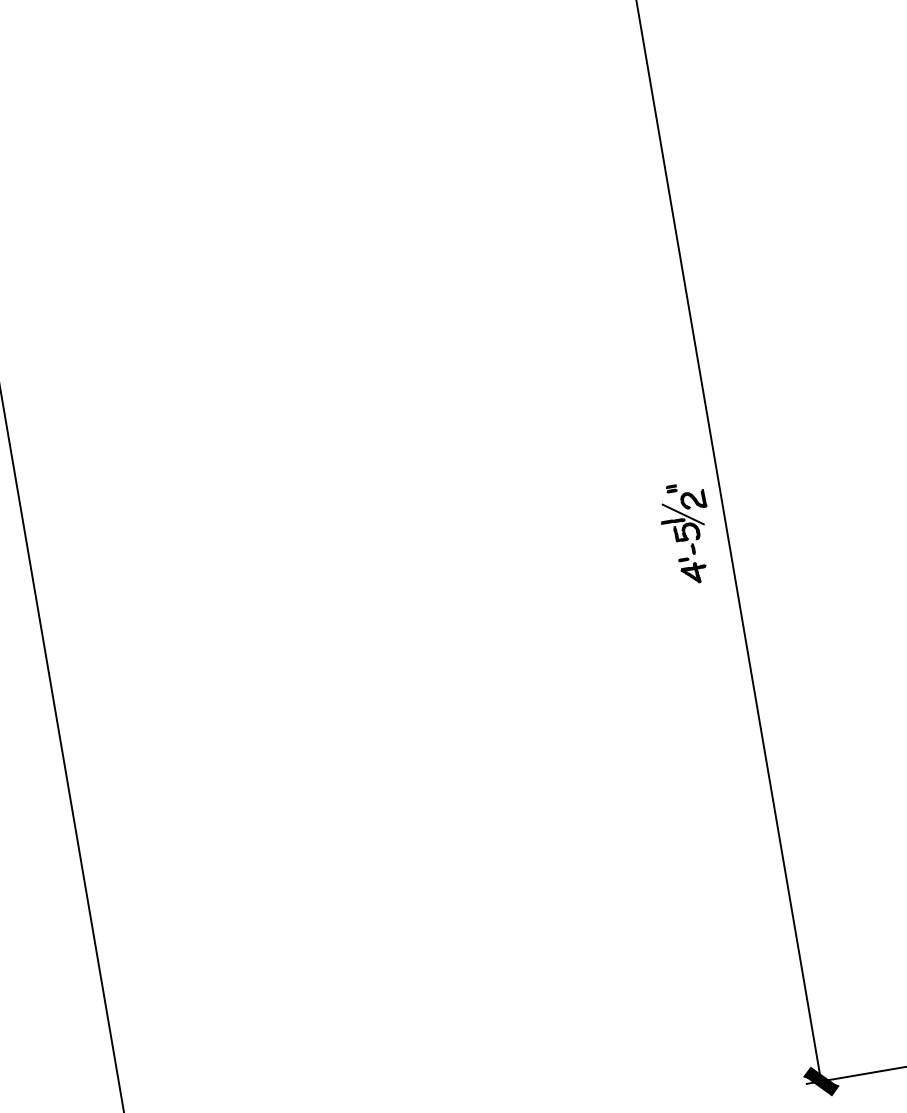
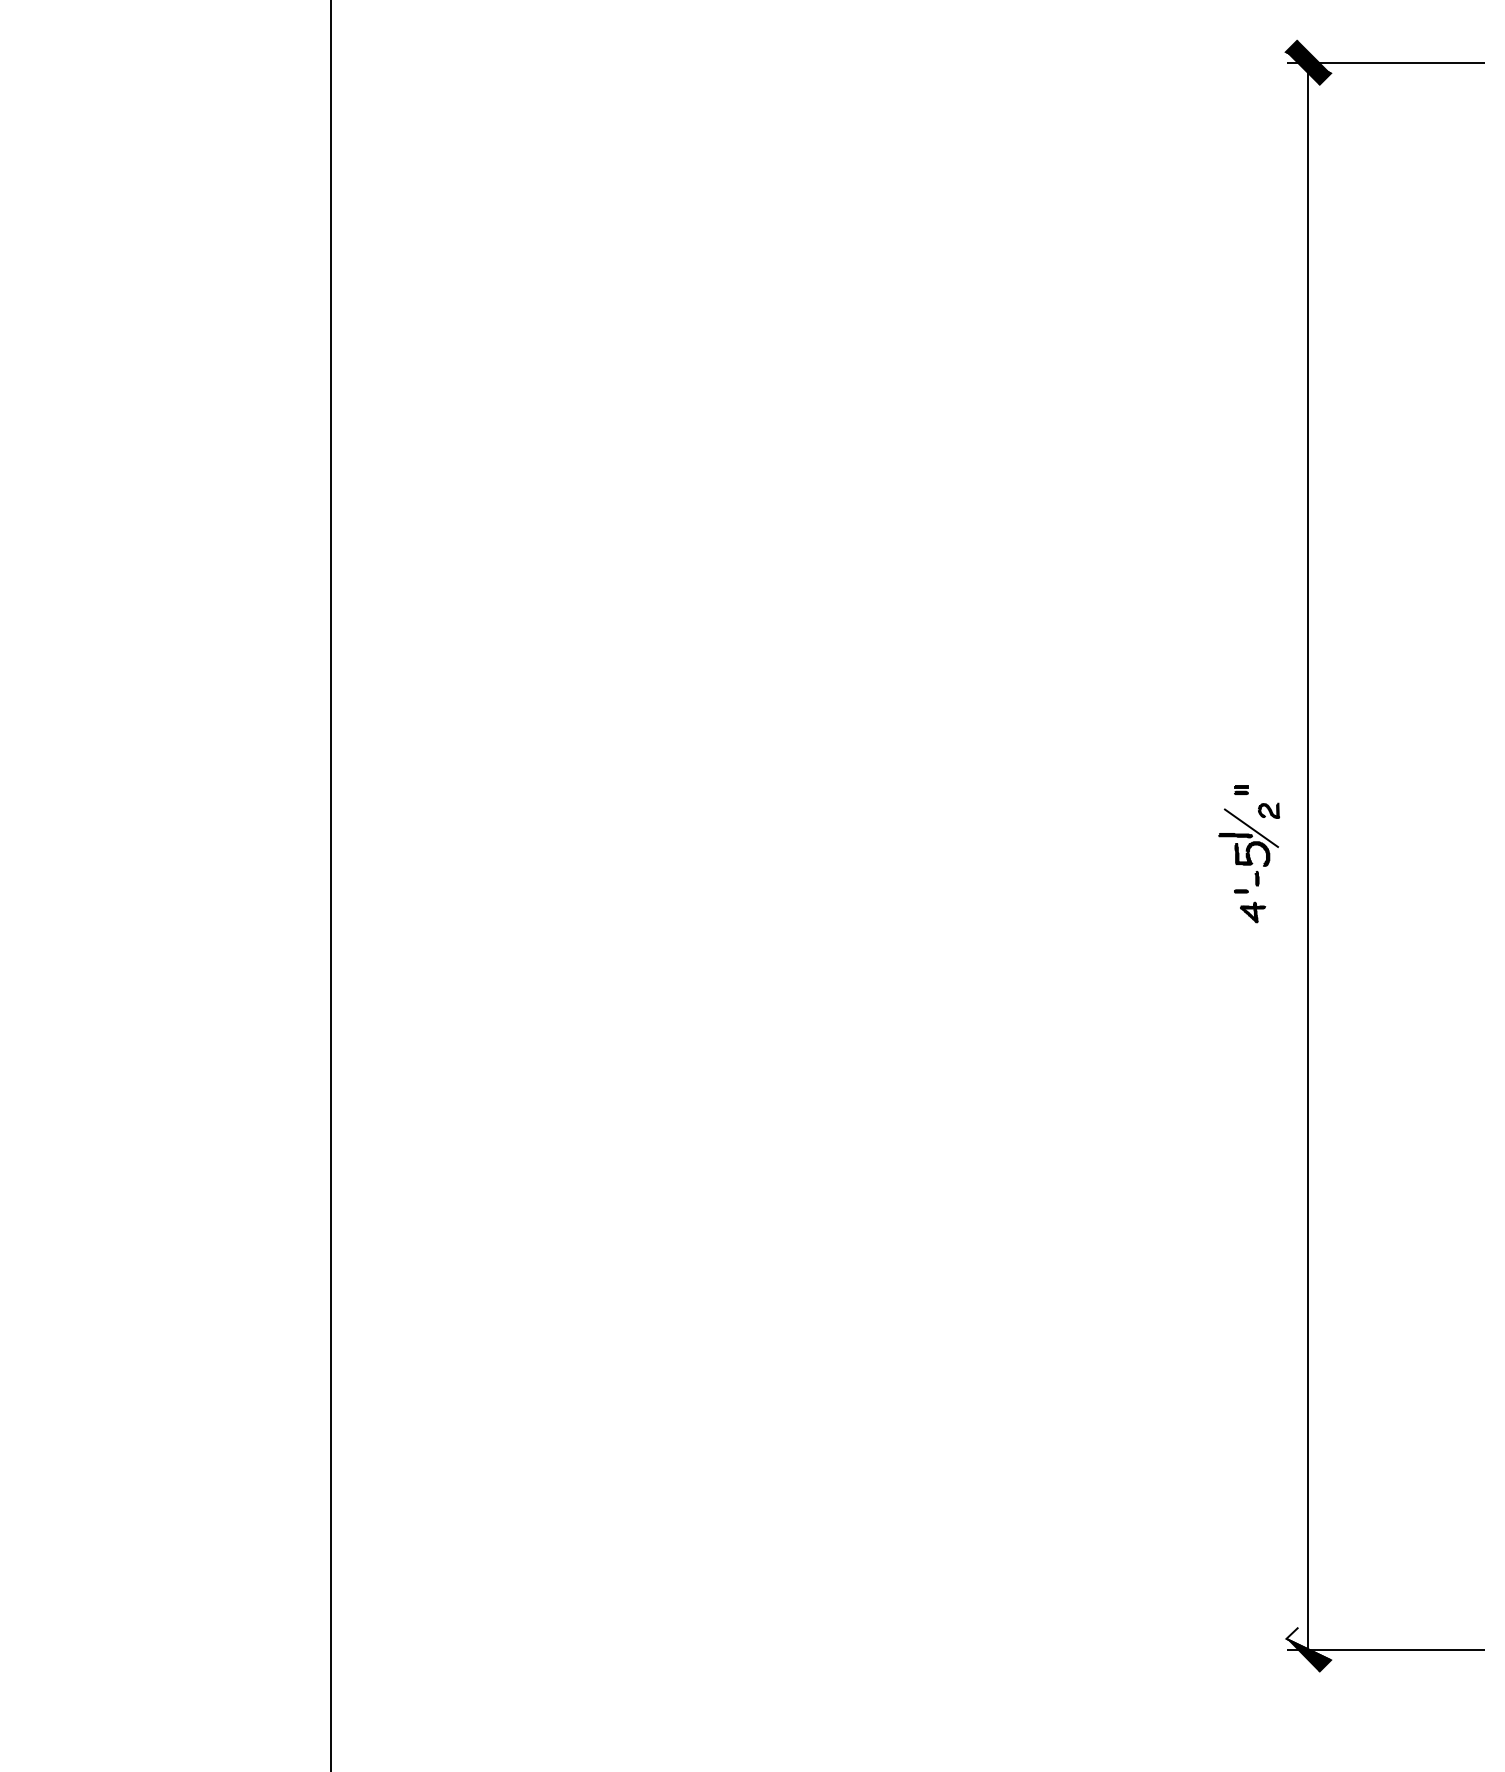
part: (693, 500) -> (1268, 810), size x0.6
part: (694, 573) -> (1252, 912), size x0.7
fill: (820, 1077) -> (1308, 1643), removed

